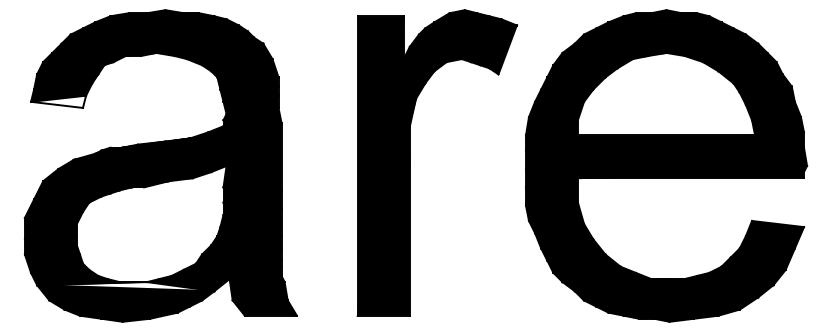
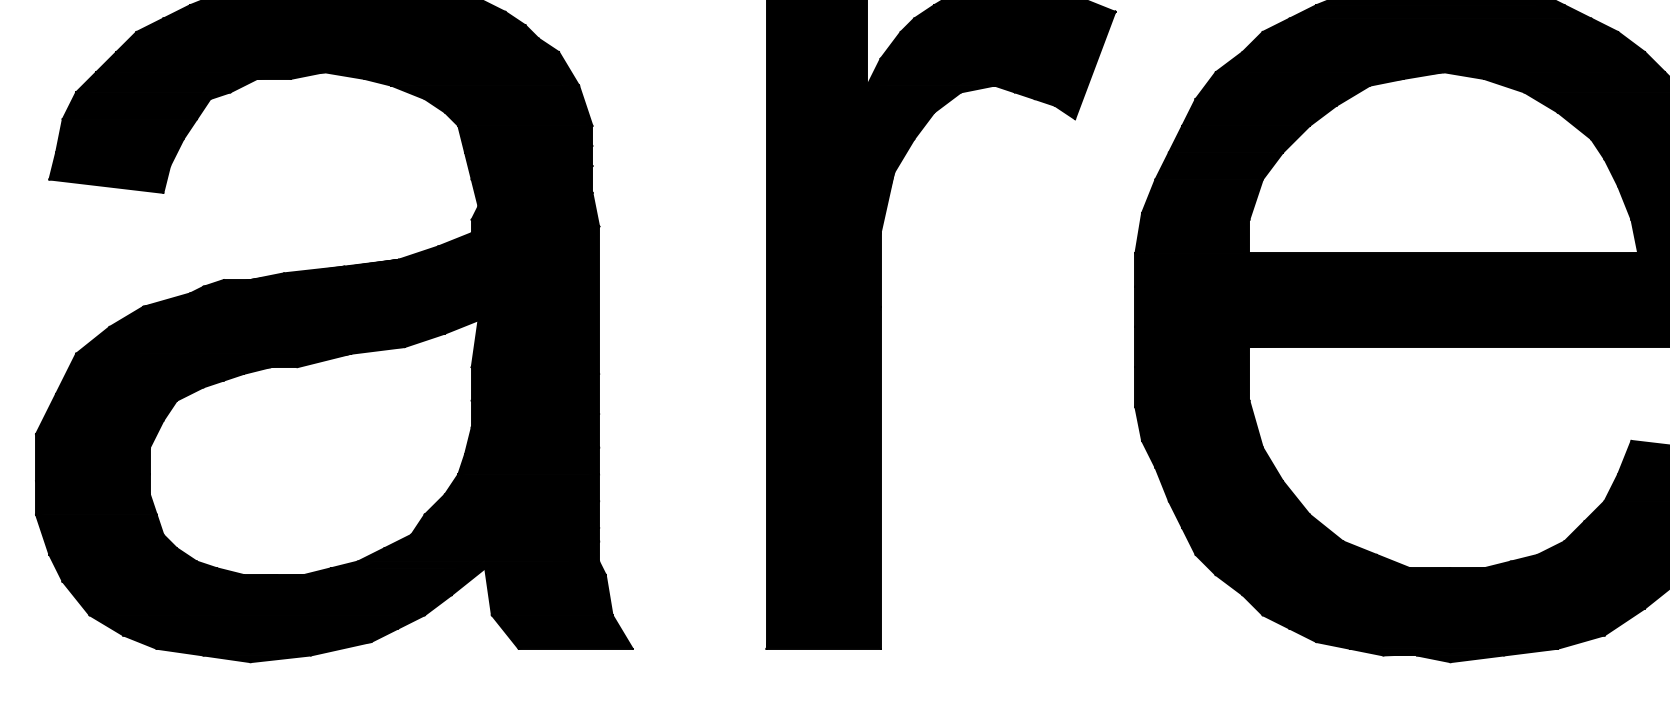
fill: (58, 101) -> (109, 178), added
fill: (125, 286) -> (256, 584), added

